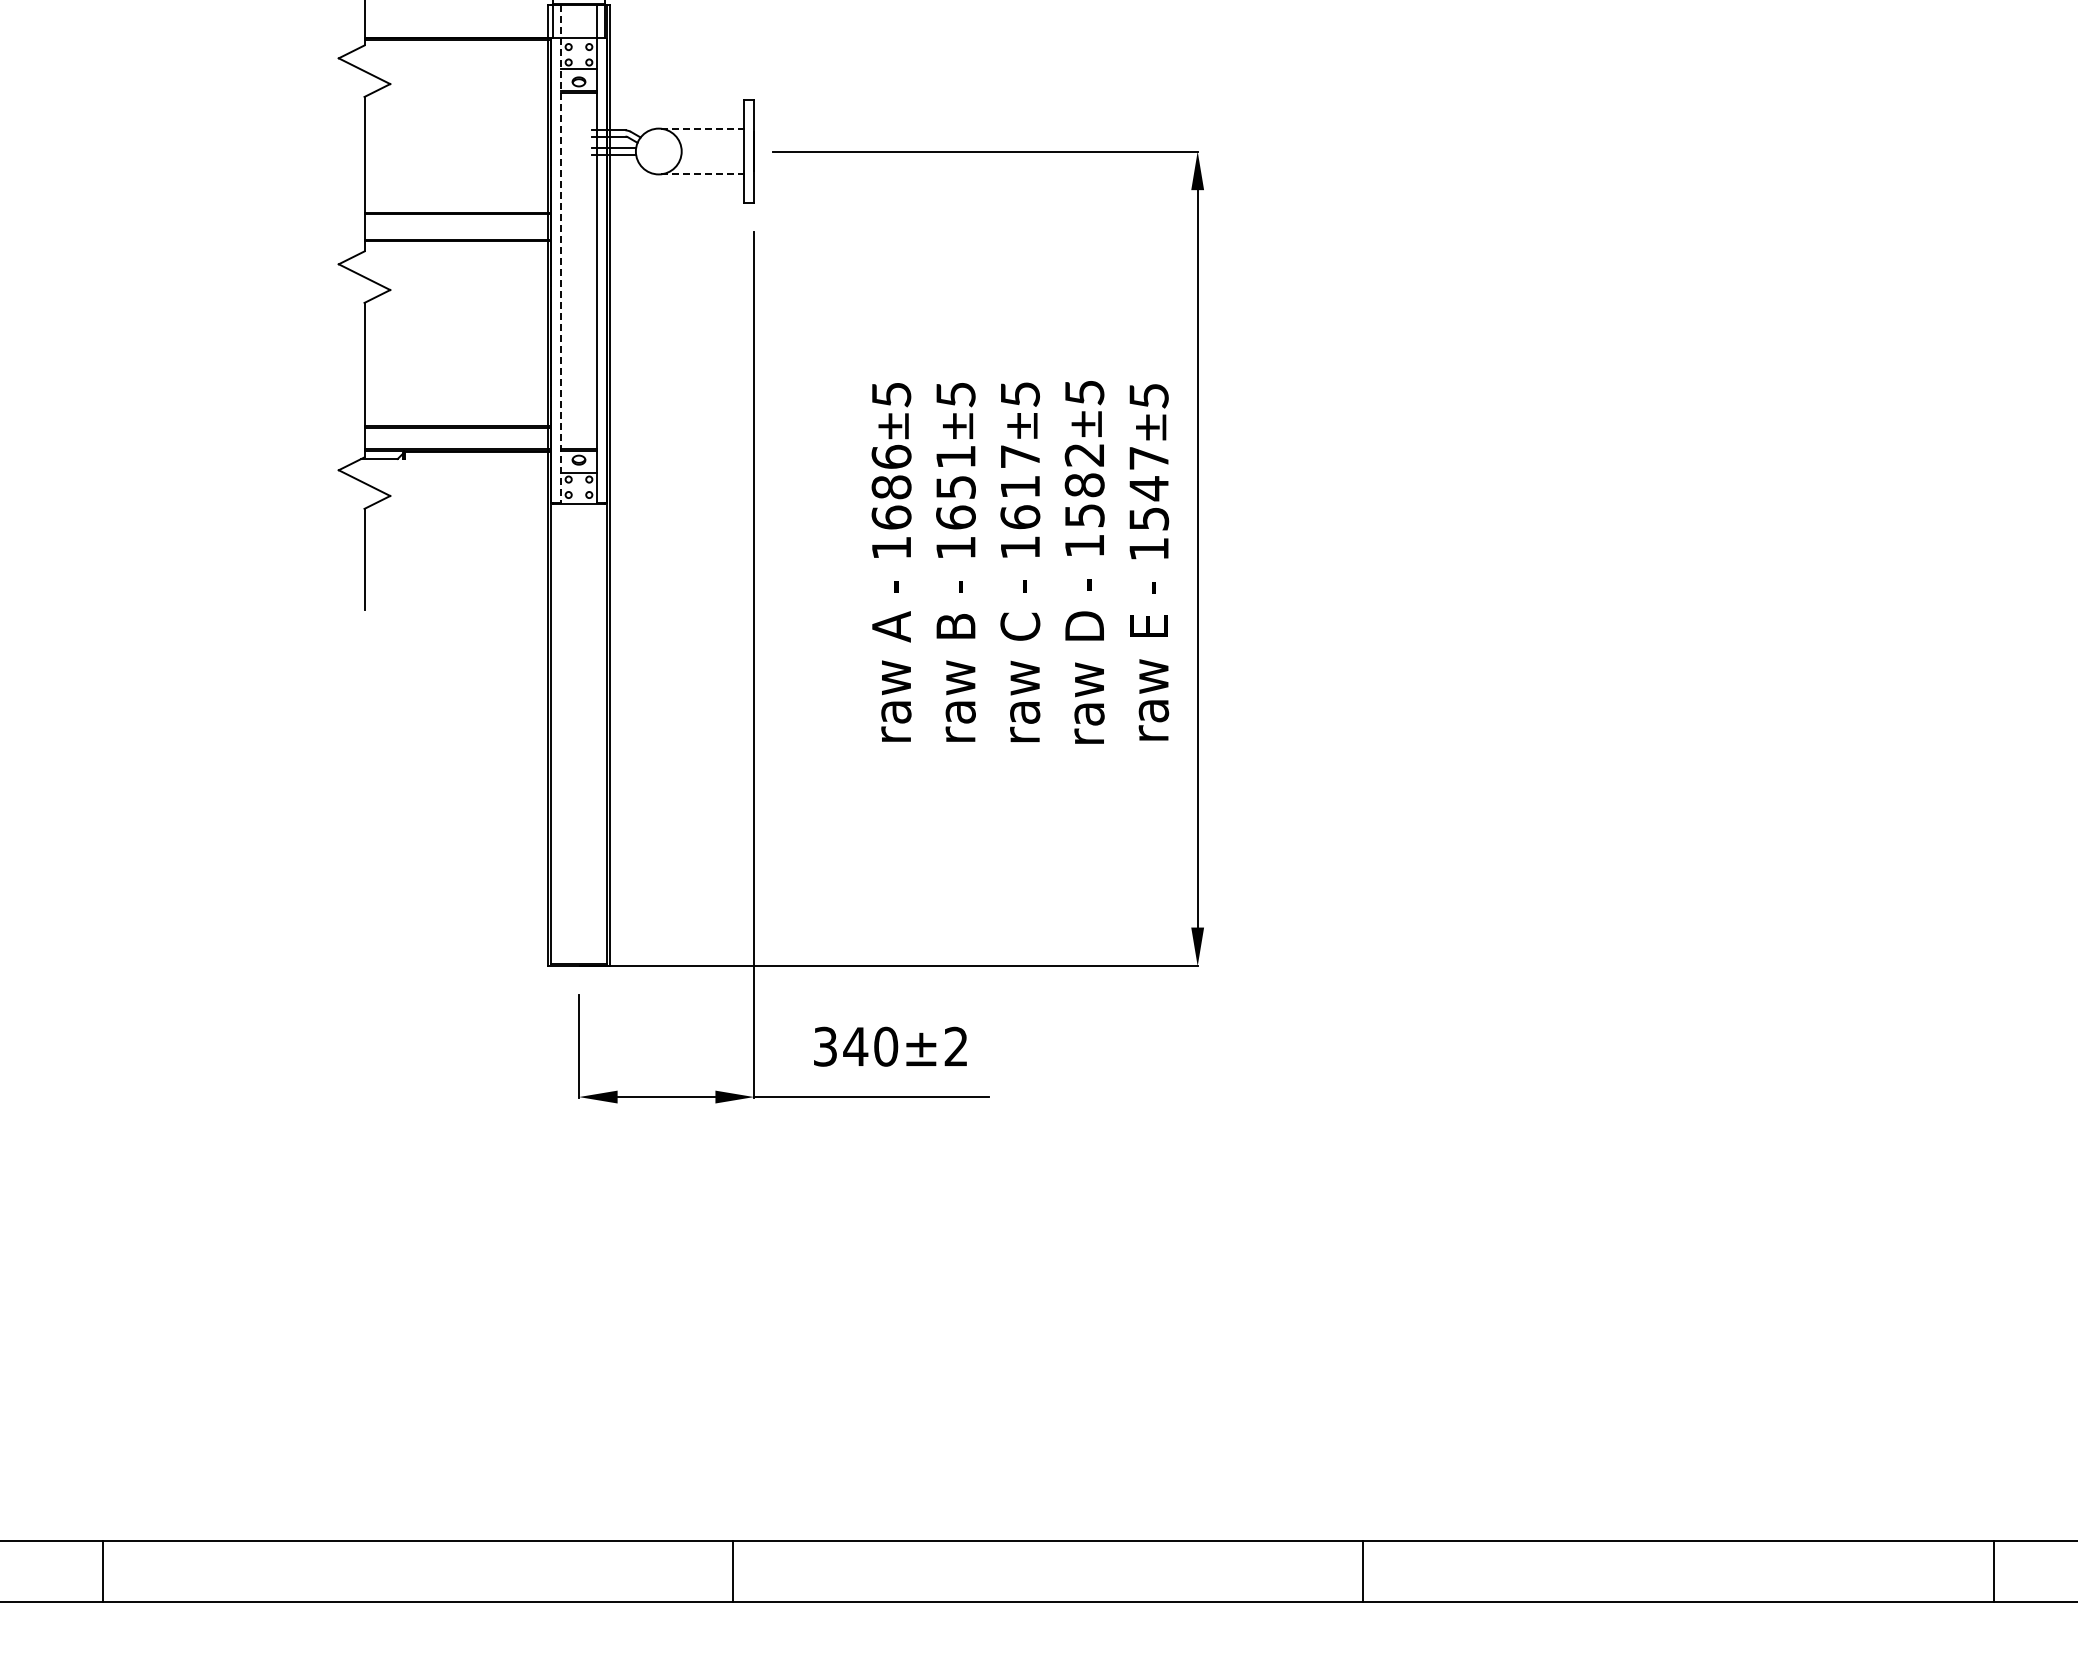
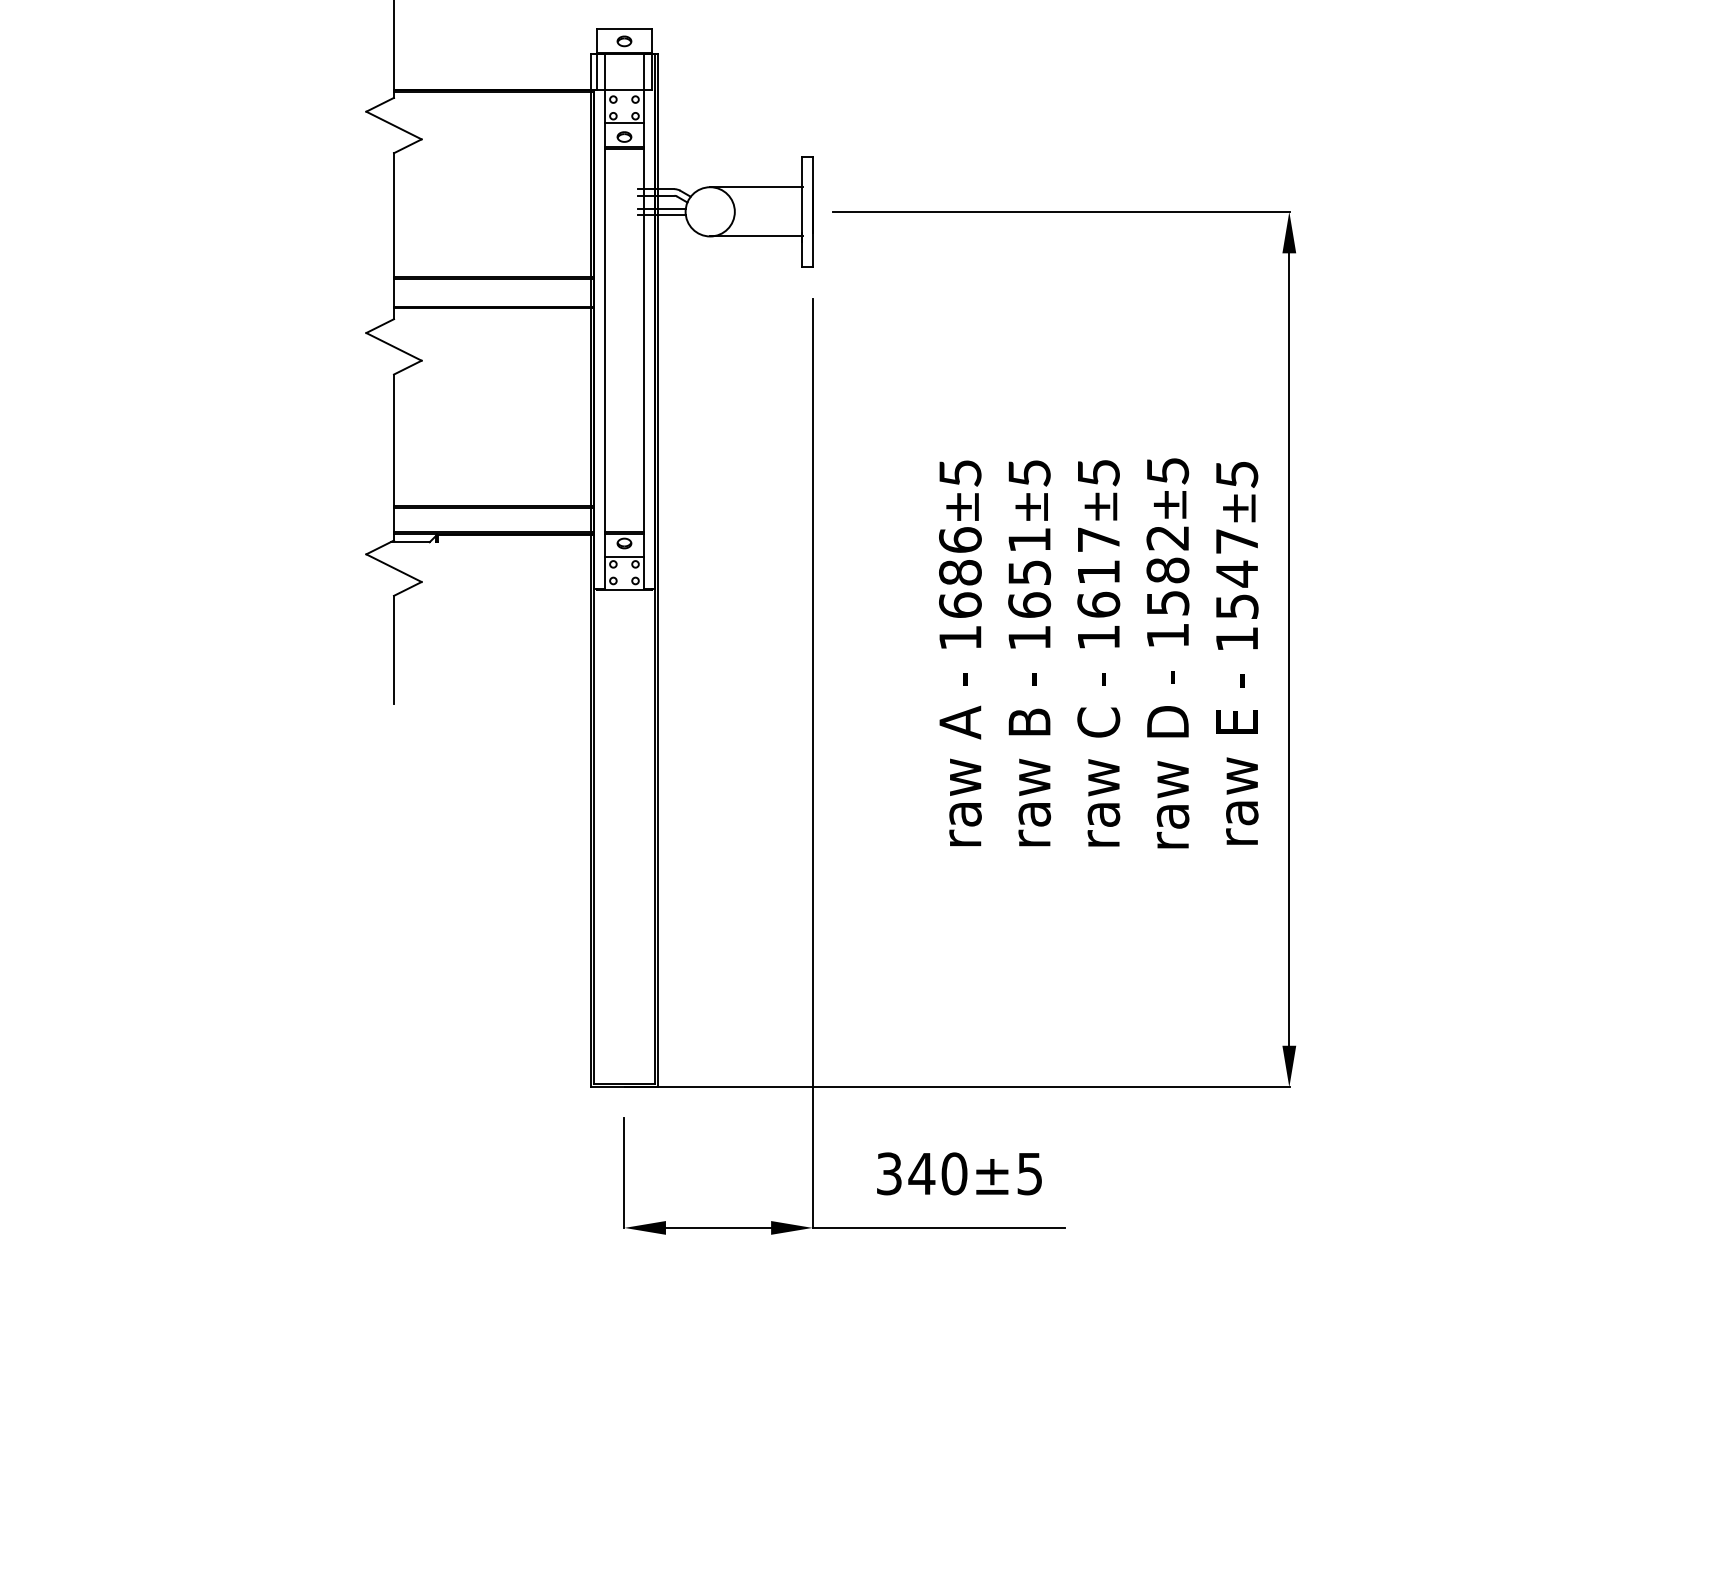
line: (701, 128) -> (756, 187), dashed -> solid
line: (701, 174) -> (756, 236), dashed -> solid
line: (561, 253) -> (605, 321), dashed -> solid
text: (955, 1046) -> (1029, 1173), 340±2 -> 340±5

